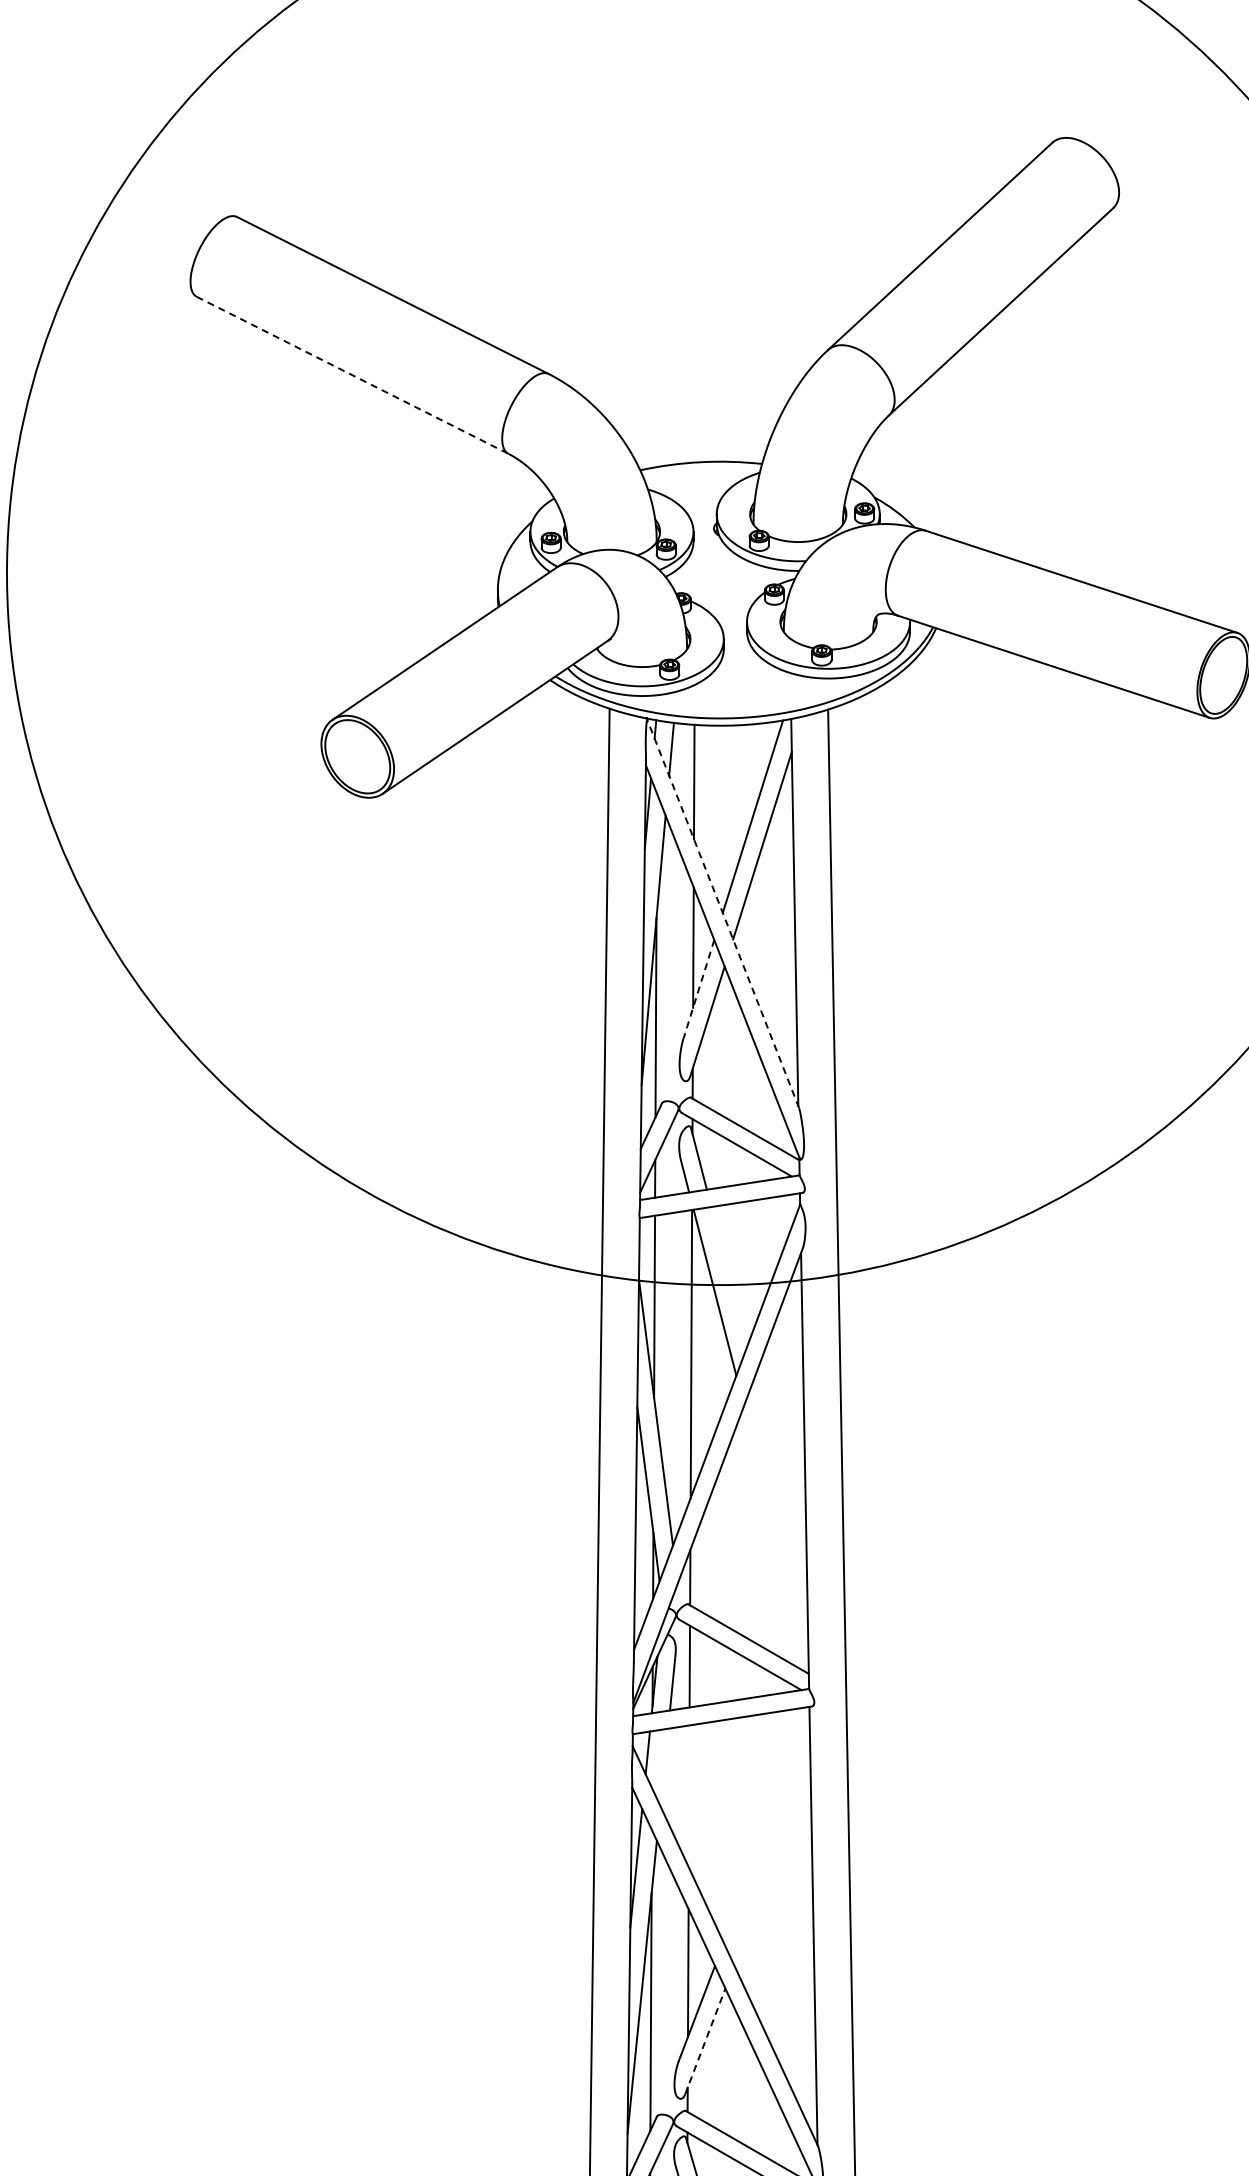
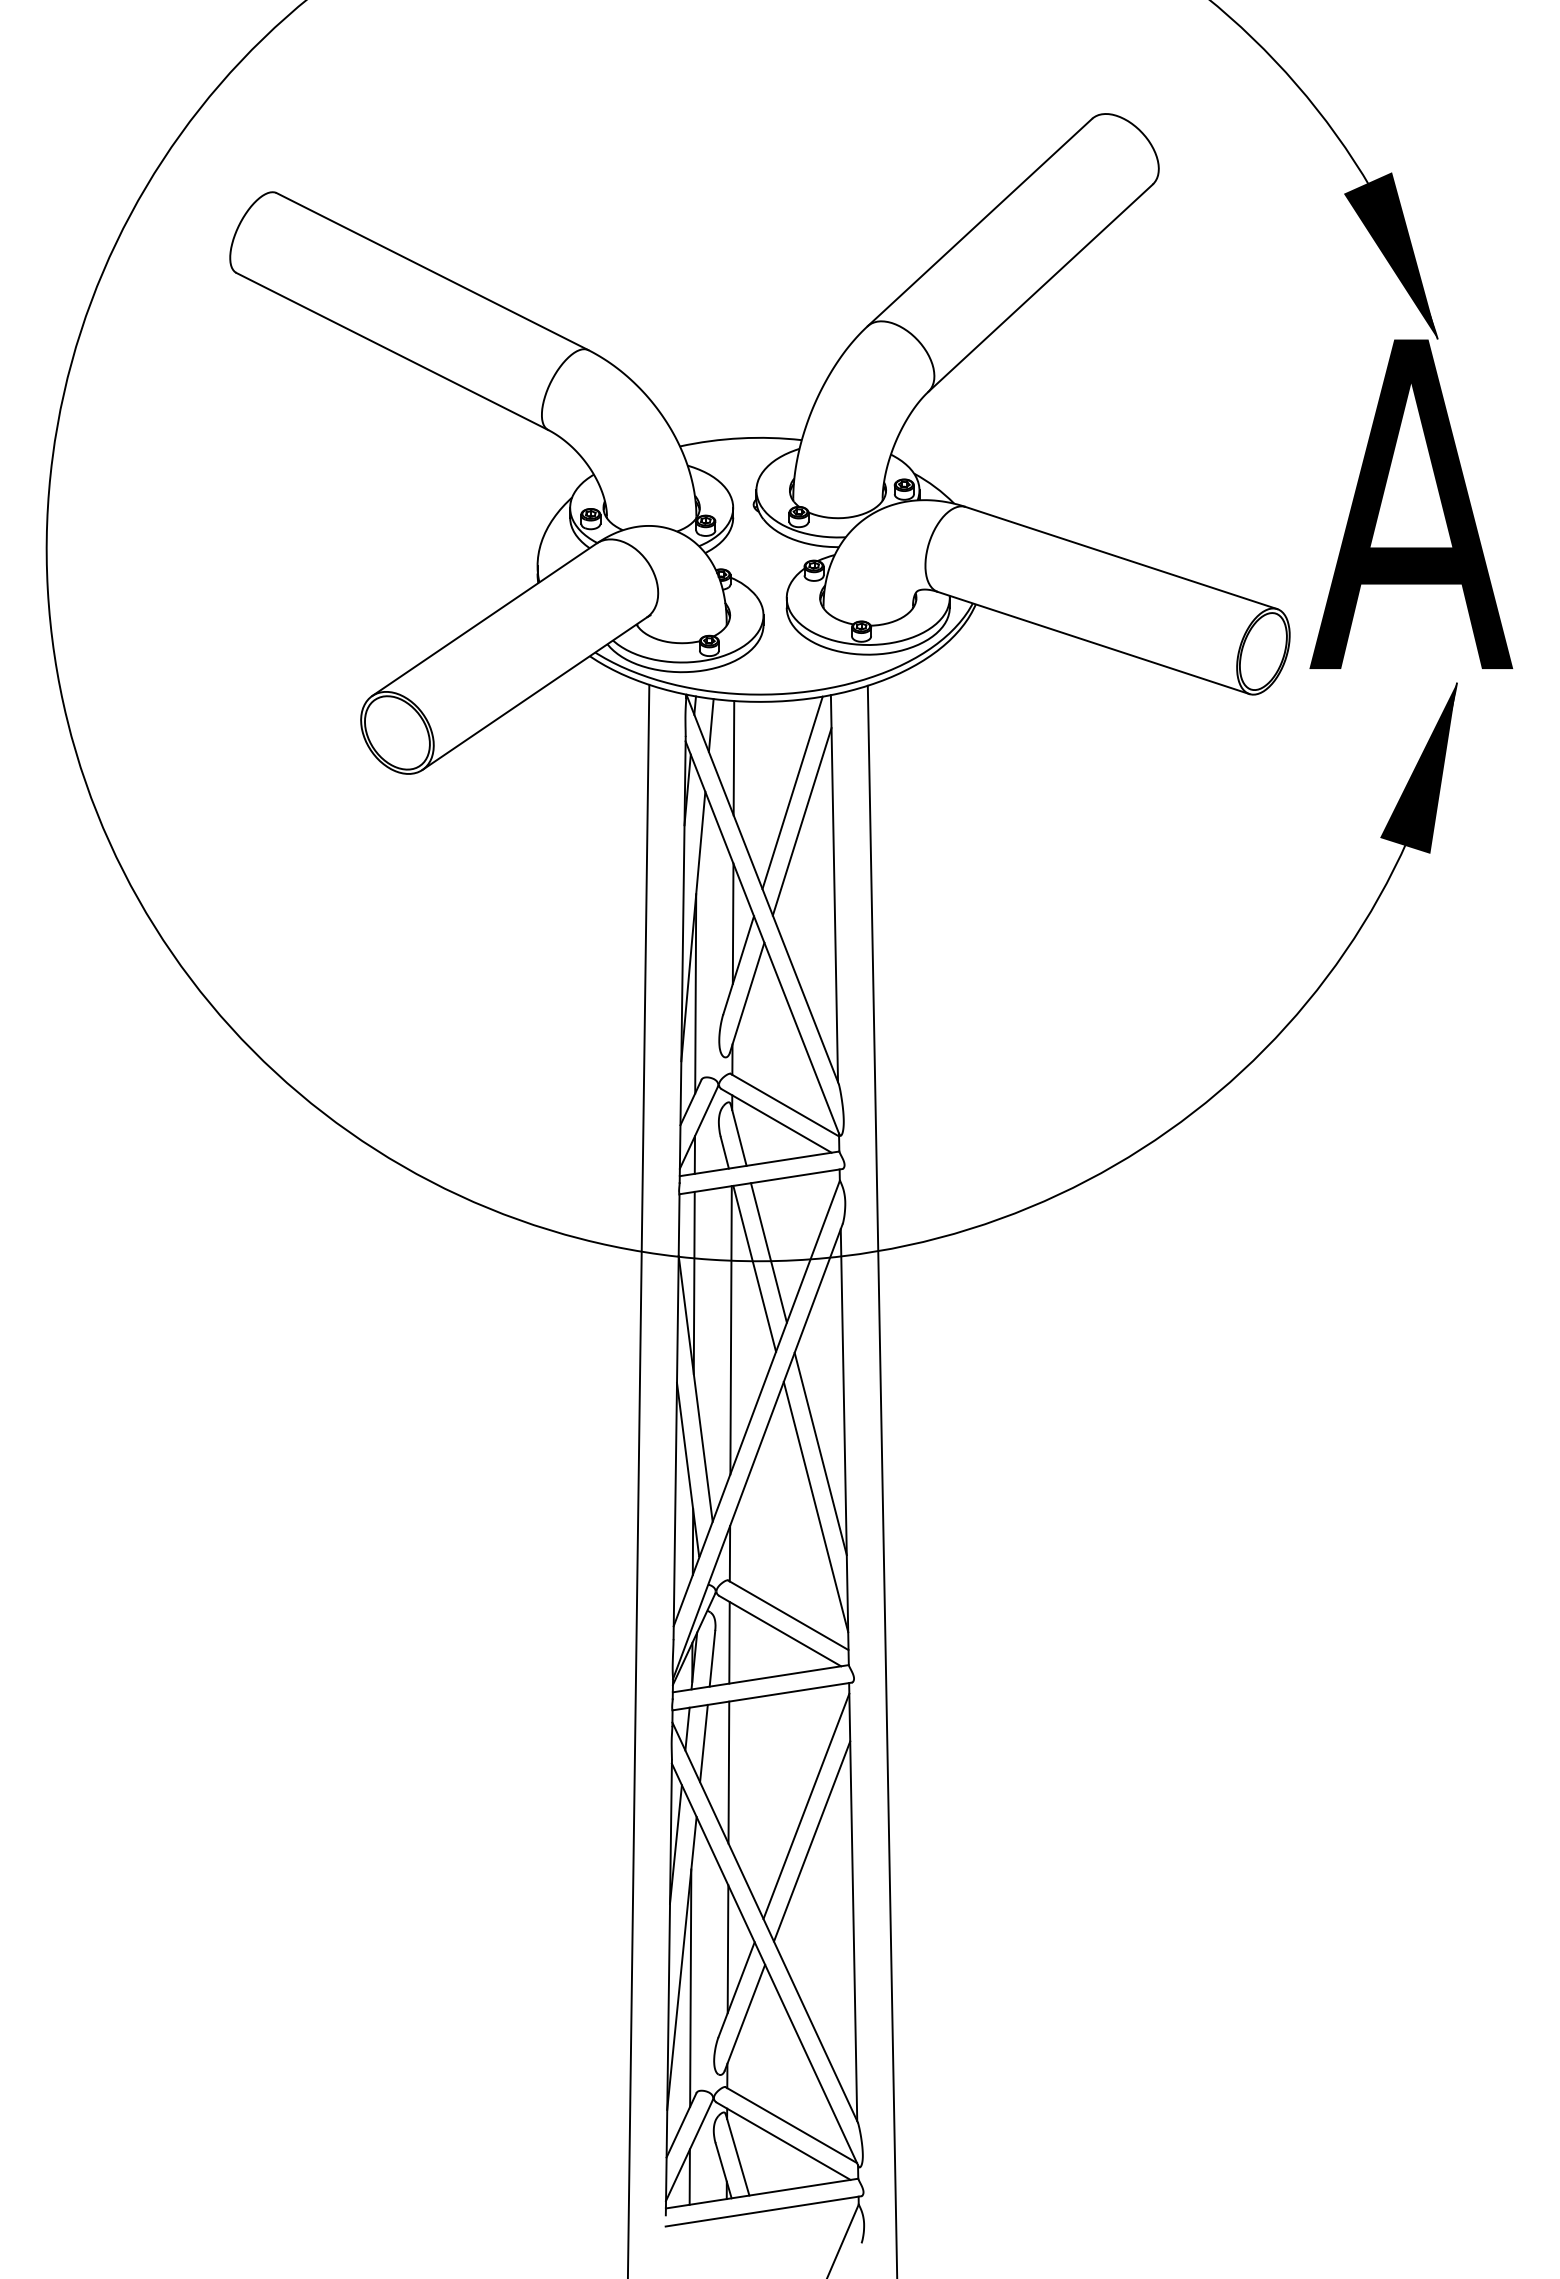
line: (352, 375) -> (392, 351), dashed -> solid
line: (722, 912) -> (762, 888), dashed -> solid
line: (698, 989) -> (738, 965), dashed -> solid
line: (728, 1276) -> (768, 1252), added
line: (780, 1477) -> (820, 1453), added
line: (775, 1530) -> (815, 1506), added
line: (663, 1767) -> (703, 1743), added
line: (688, 1796) -> (728, 1772), added
line: (766, 1830) -> (806, 1806), added
line: (771, 1865) -> (811, 1841), added
line: (704, 2041) -> (744, 2017), dashed -> solid

